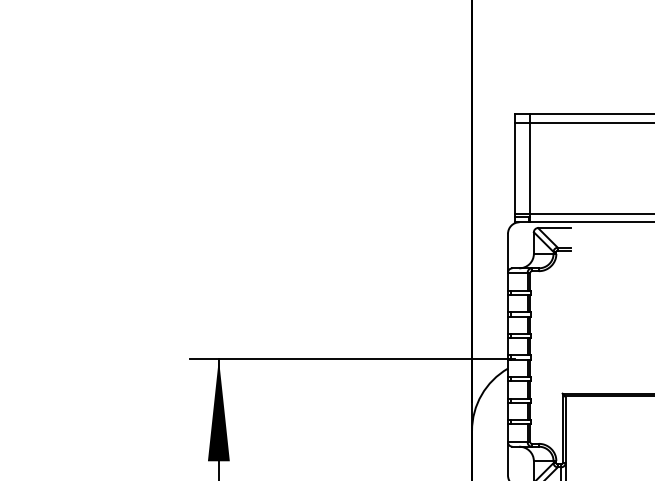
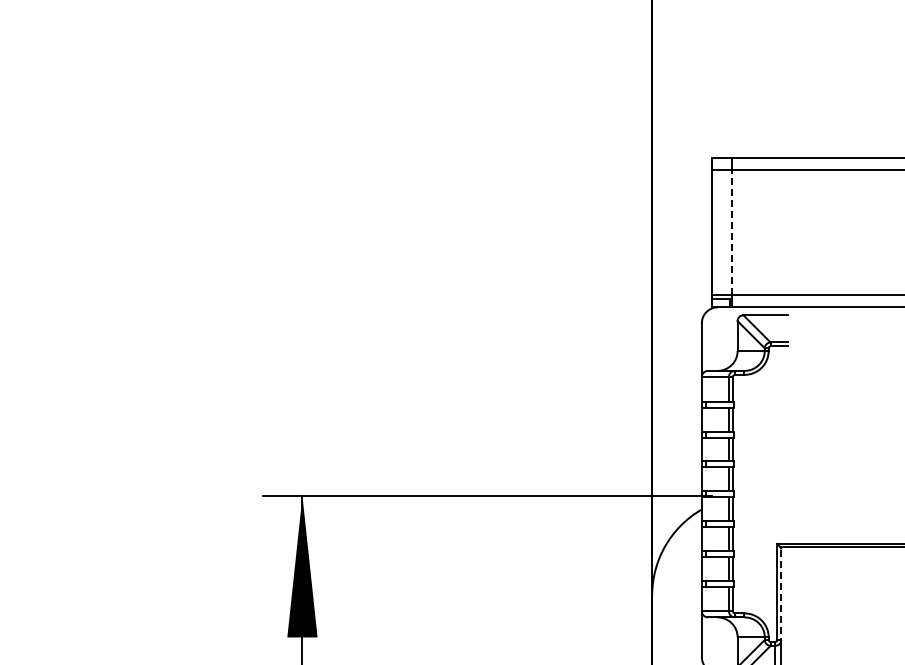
line: (529, 168) -> (731, 232), solid -> dashed
line: (565, 430) -> (781, 595), solid -> dashed

